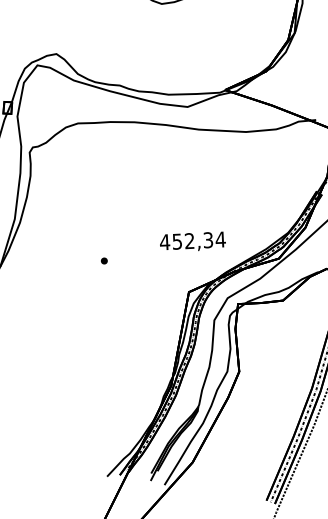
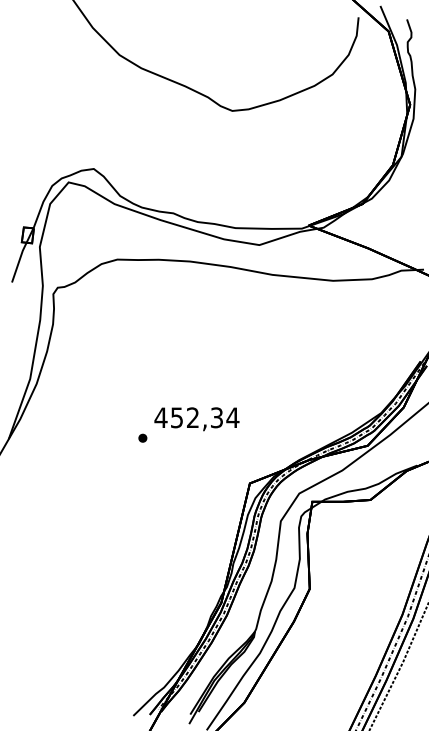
text: (192, 242) -> (196, 419), moved

